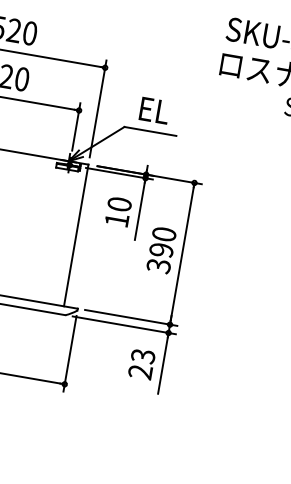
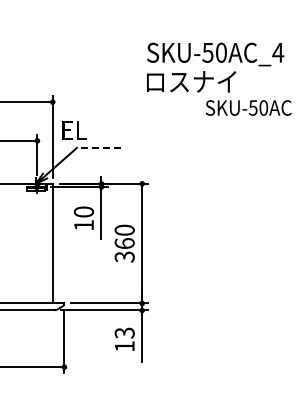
text: (154, 110) -> (74, 130), moved
line: (150, 130) -> (98, 147), solid -> dashed
text: (161, 250) -> (124, 243), 390 -> 360
text: (140, 372) -> (124, 346), 23 -> 13

